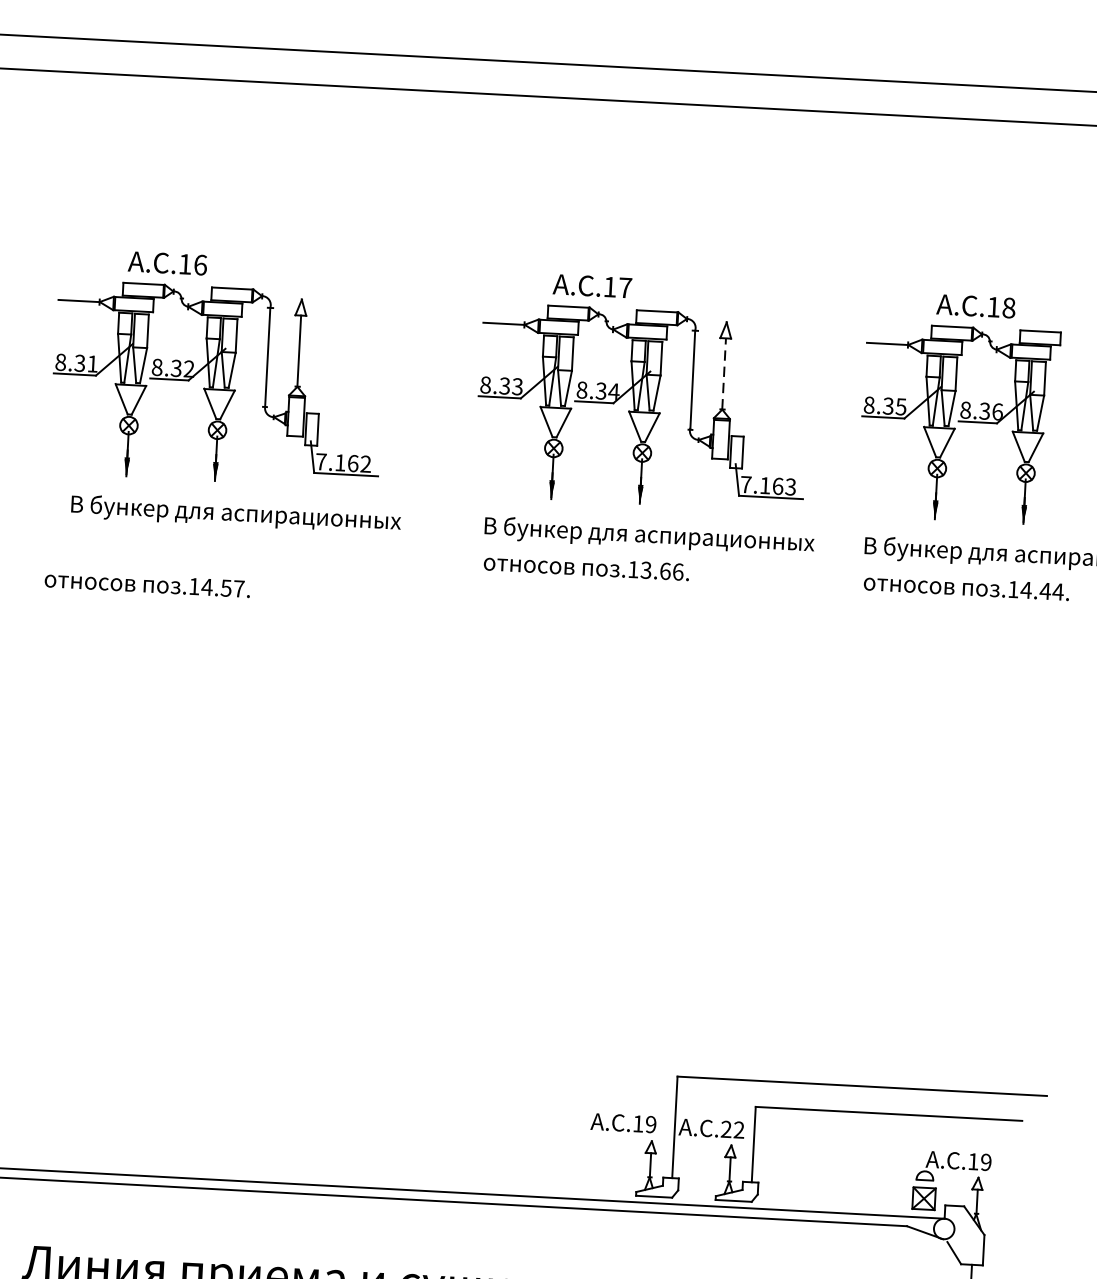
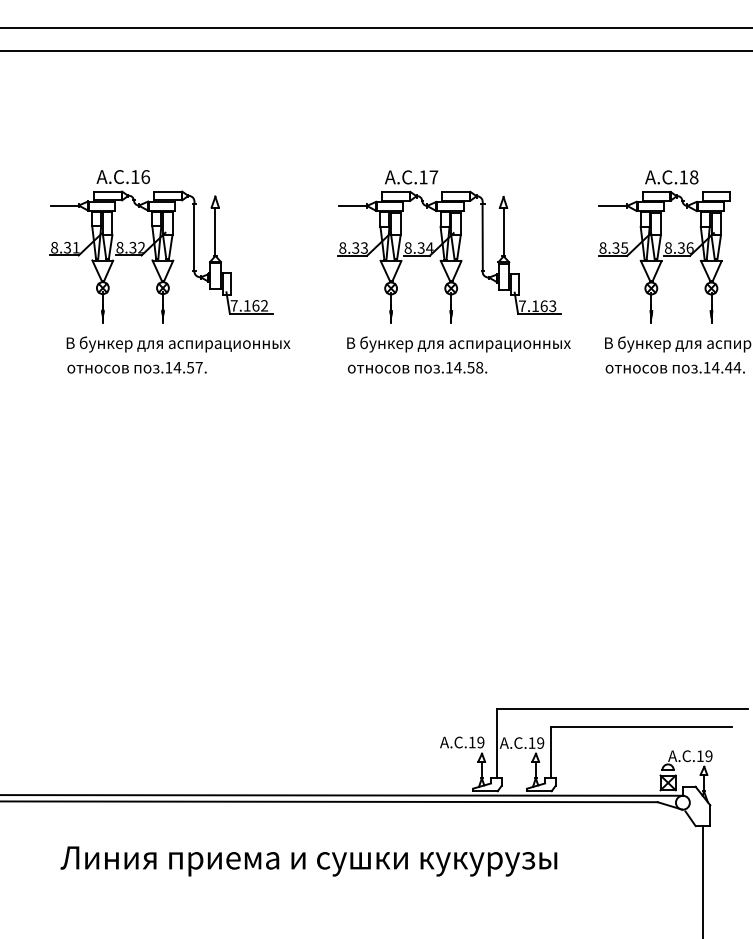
line: (723, 373) -> (503, 231), dashed -> solid
text: (661, 570) -> (468, 367), .13.66. -> .14.58.
text: (146, 583) -> (136, 367), moved
text: (733, 1128) -> (536, 742), .22 -> .19

